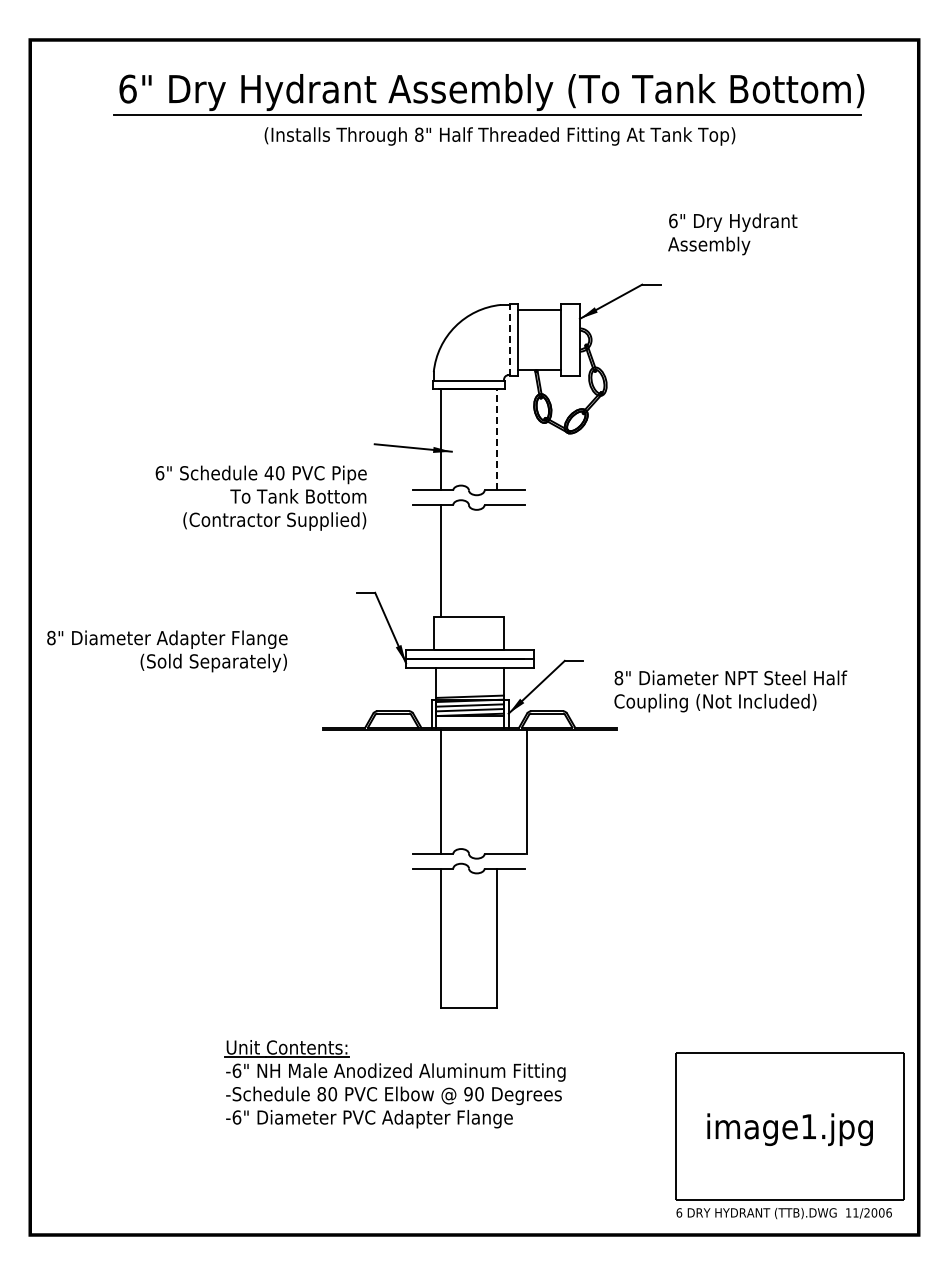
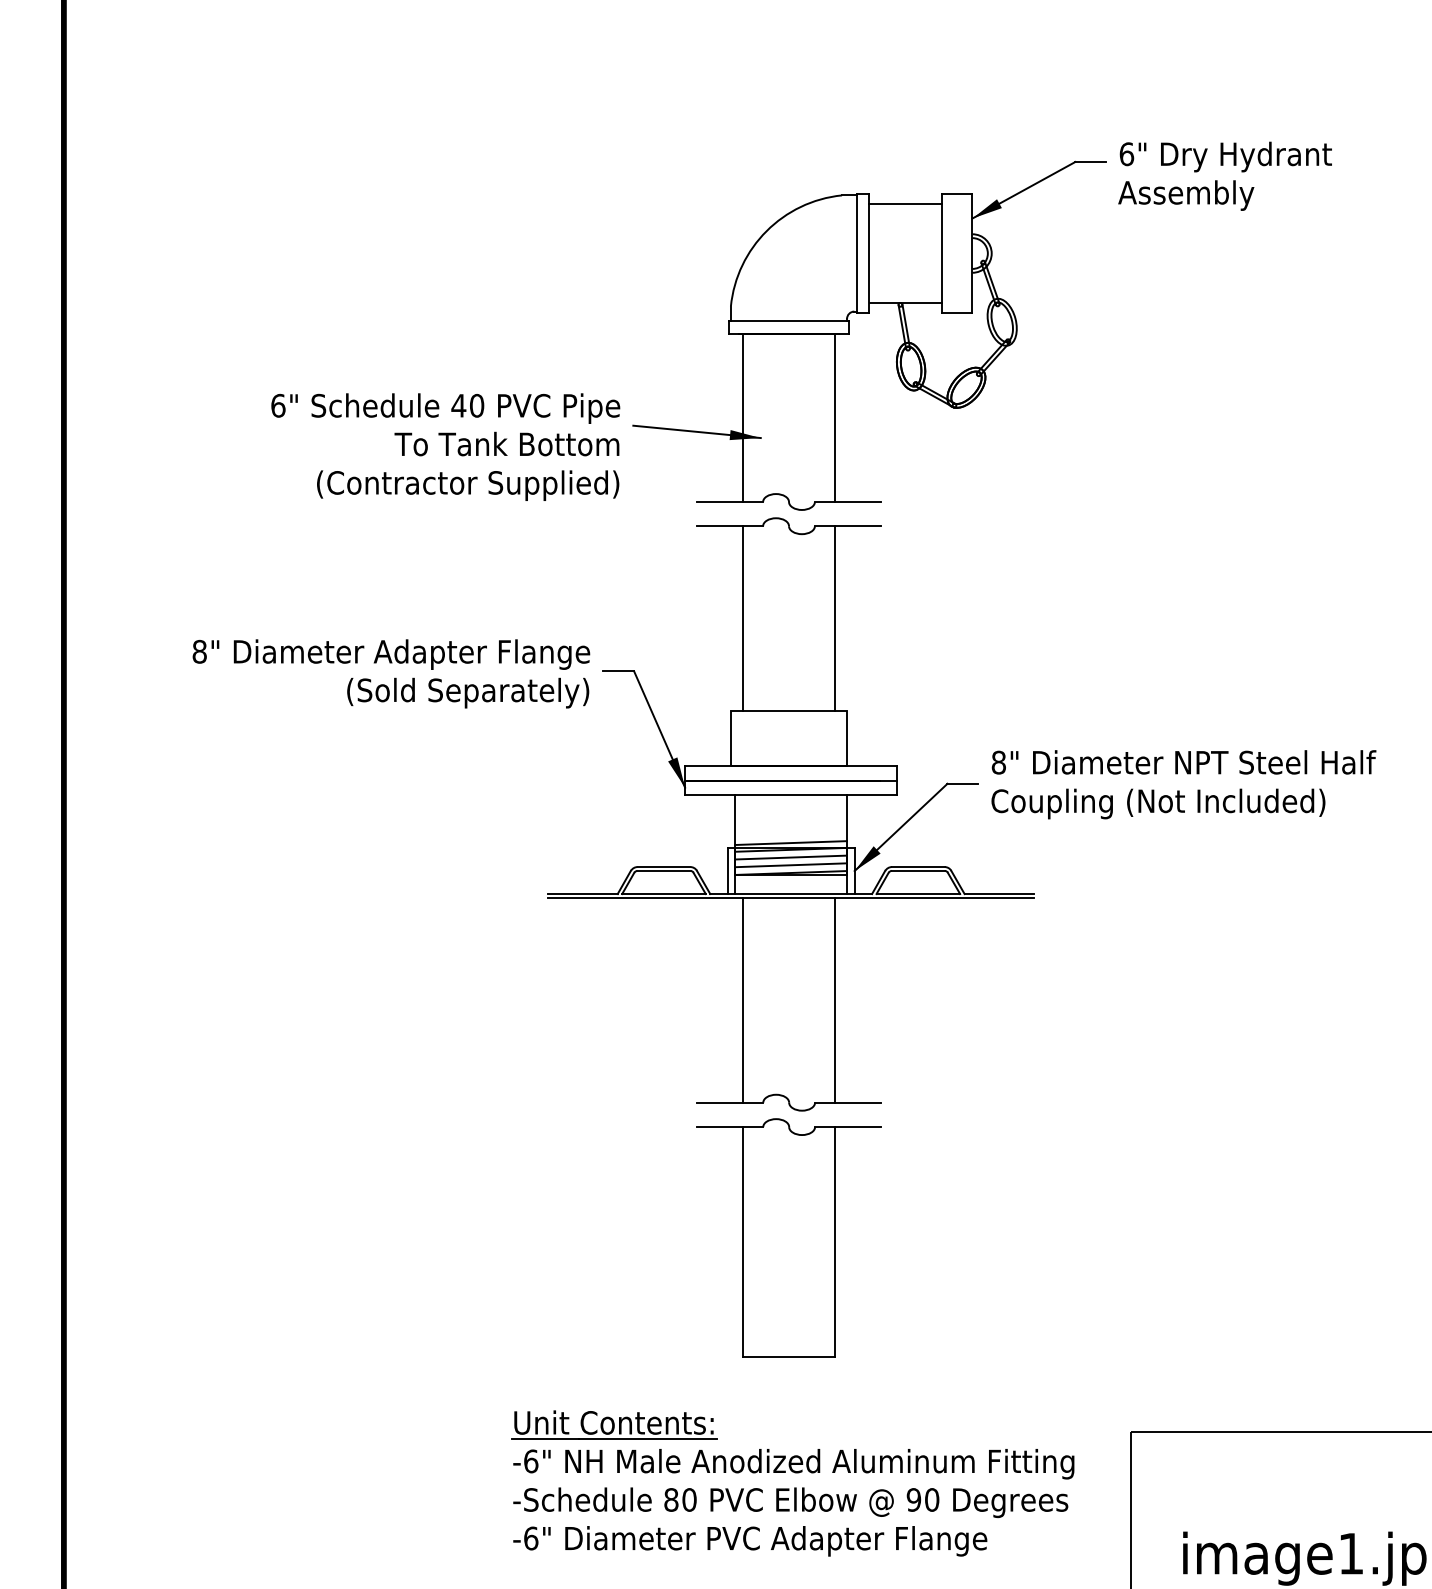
text: (732, 234) -> (1224, 176), moved
line: (509, 339) -> (856, 252), dashed -> solid
line: (496, 439) -> (834, 417), dashed -> solid
text: (260, 497) -> (444, 445), moved
line: (496, 560) -> (834, 617), added
text: (167, 651) -> (391, 674), moved
text: (730, 691) -> (1183, 784), moved
line: (526, 791) -> (834, 999), moved
part: (394, 1084) -> (791, 1483), moved

